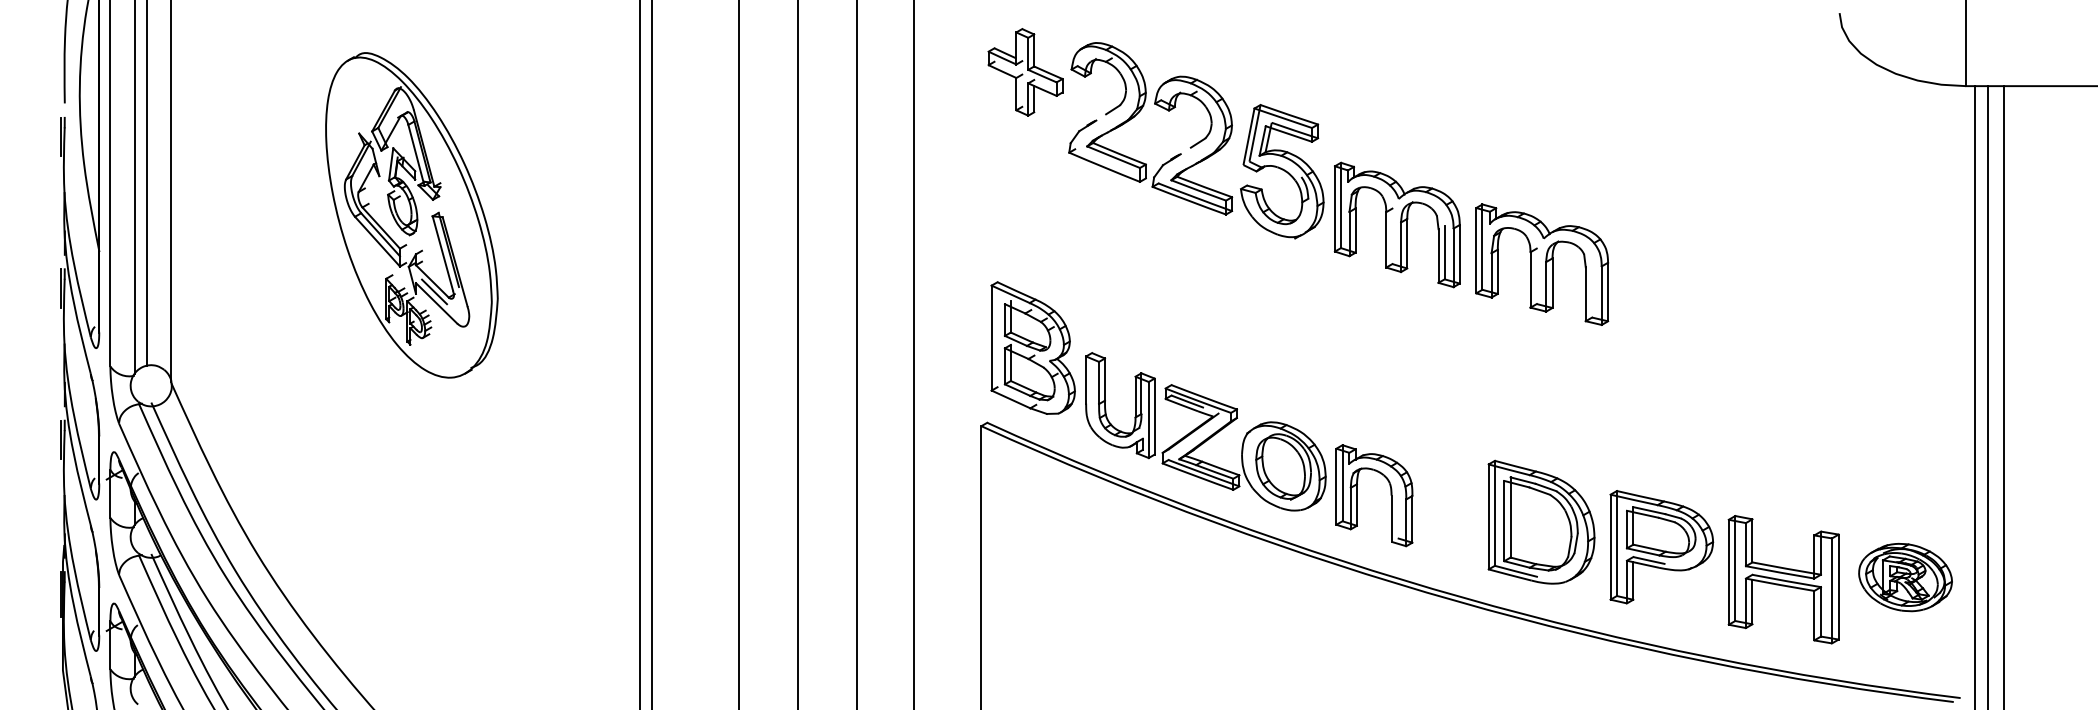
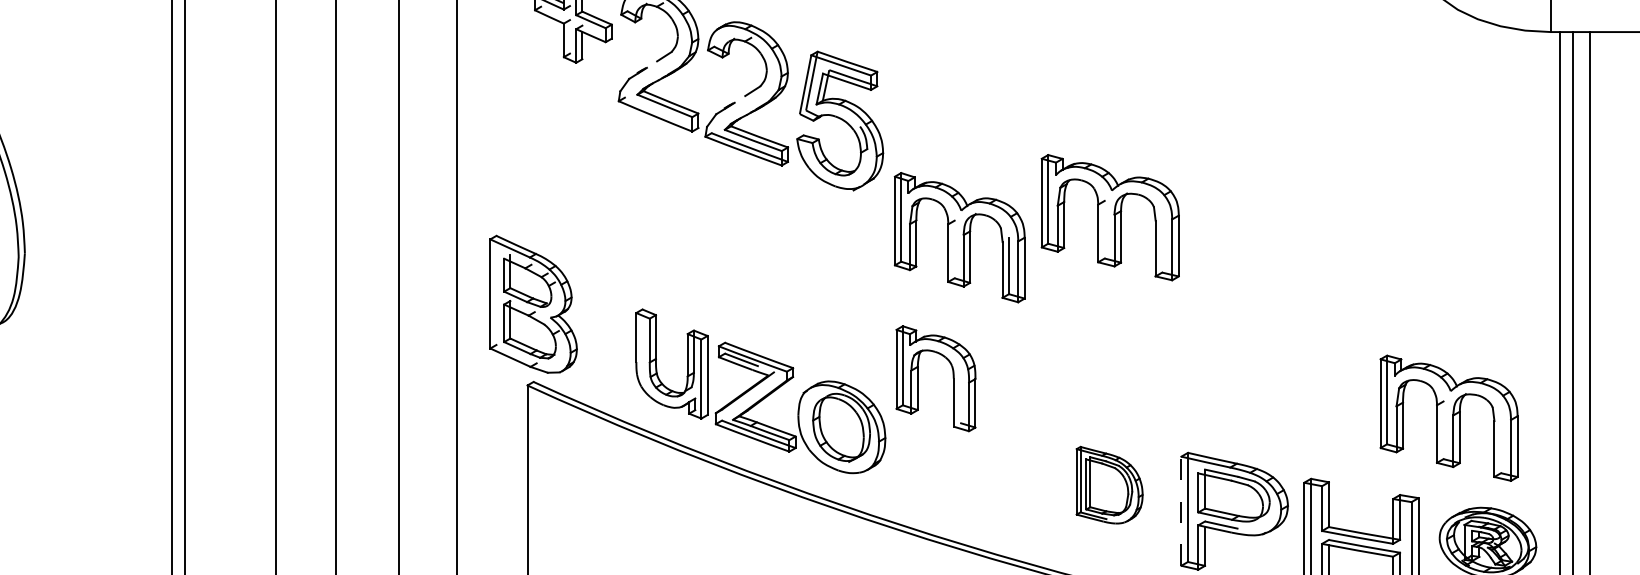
part: (1396, 224) -> (958, 237), moved
part: (1032, 347) -> (532, 303), moved
part: (1868, 457) -> (1449, 418), added
part: (1390, 495) -> (952, 378), moved
part: (1541, 521) -> (1109, 484), size x0.6
line: (1610, 546) -> (1181, 510), solid -> dashed

